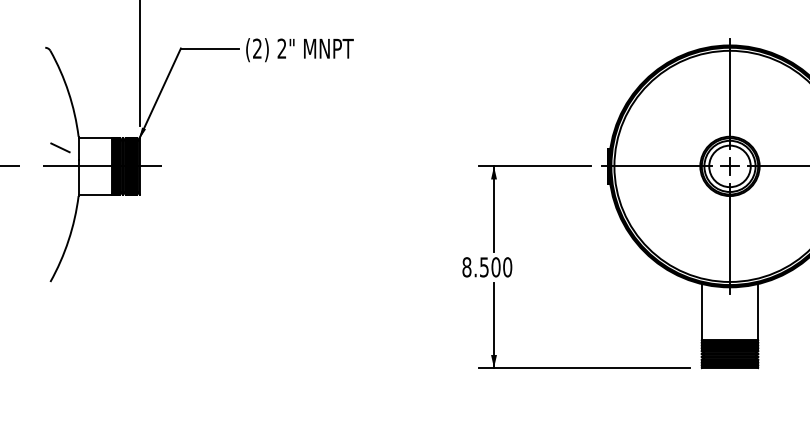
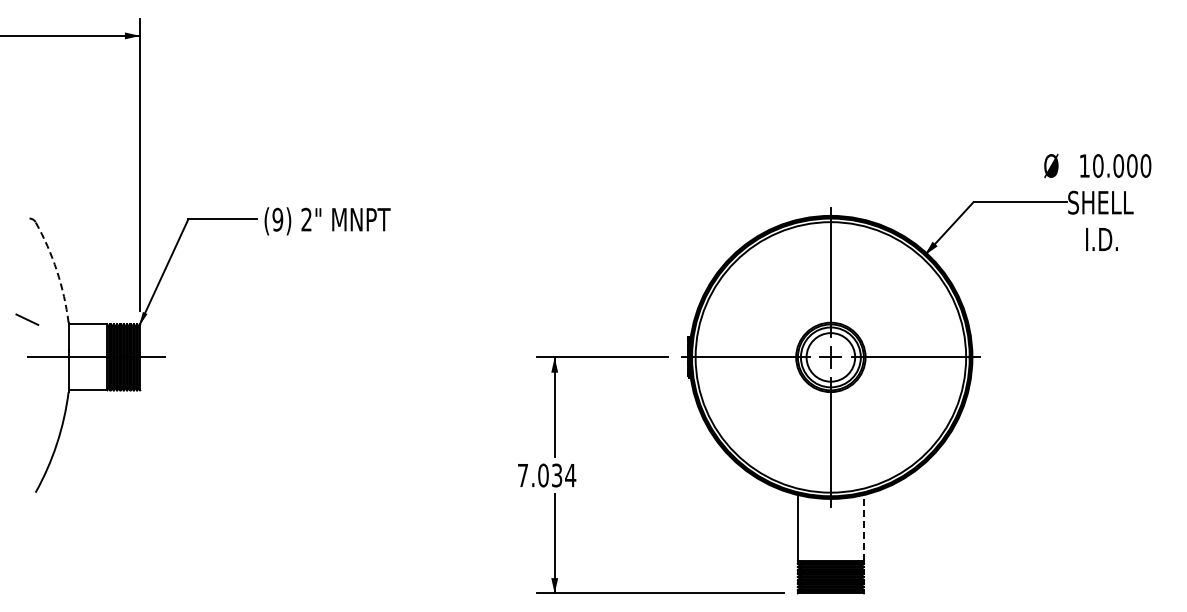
text: (257, 48) -> (277, 219), (2) -> (9)
arc: (68, 92) -> (56, 270), solid -> dashed
line: (60, 147) -> (27, 319), moved
text: (486, 267) -> (546, 475), 8.500 -> 7.034
line: (757, 311) -> (863, 527), solid -> dashed

